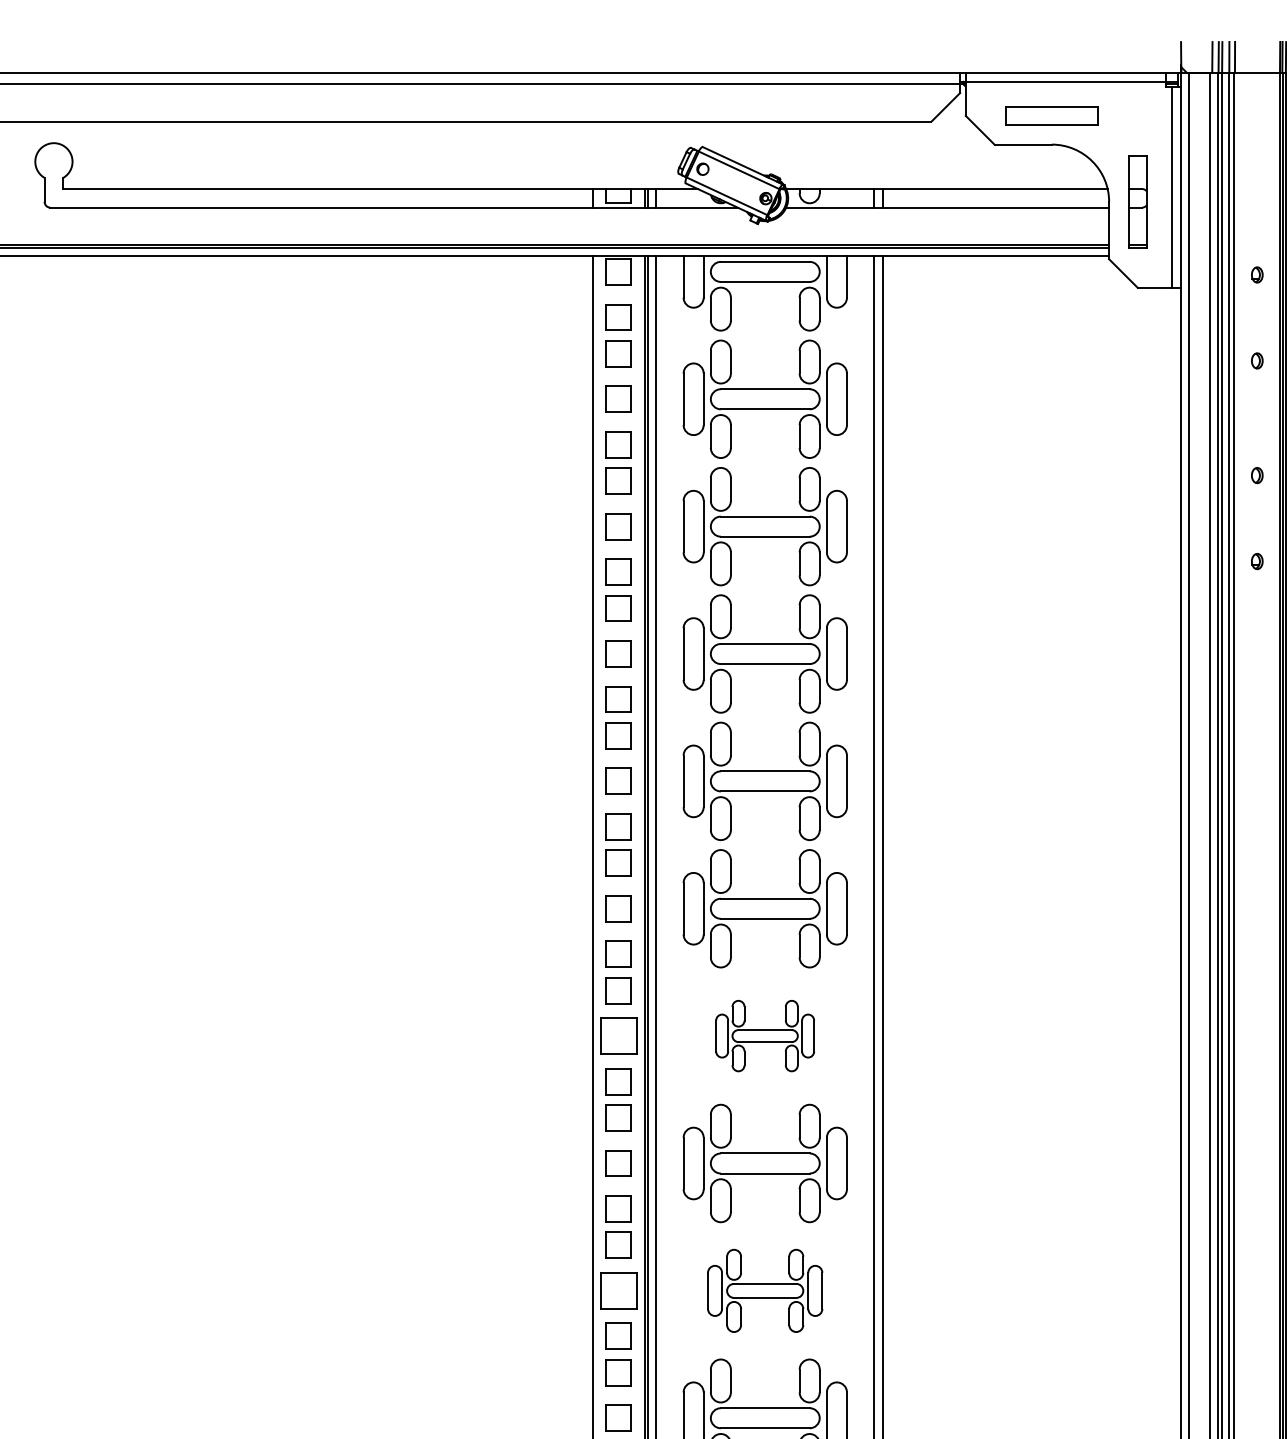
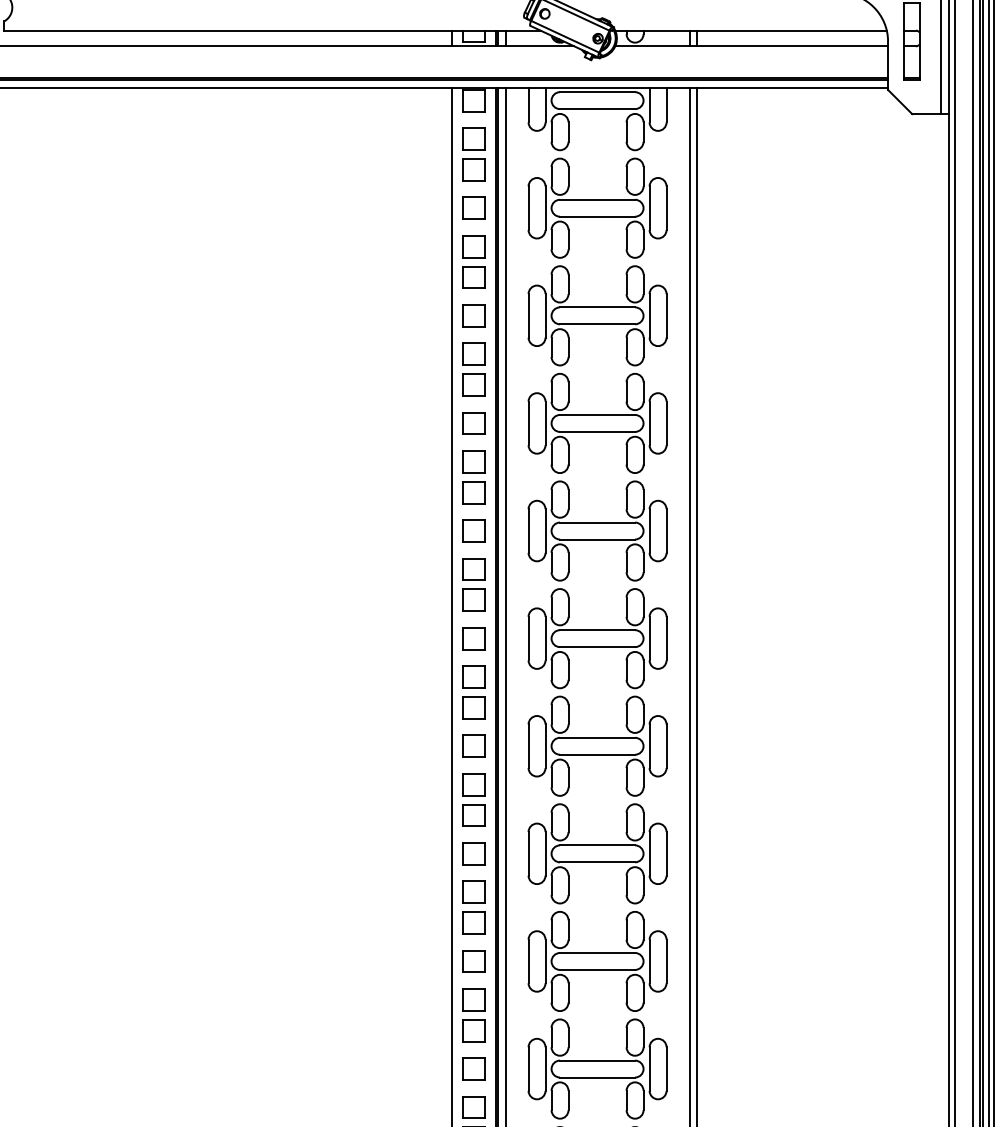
part: (618, 1035) -> (473, 745), size x0.71
part: (764, 1035) -> (596, 745), size x1.67
part: (618, 1290) -> (473, 961), size x0.71
part: (764, 1290) -> (596, 961), size x1.43

